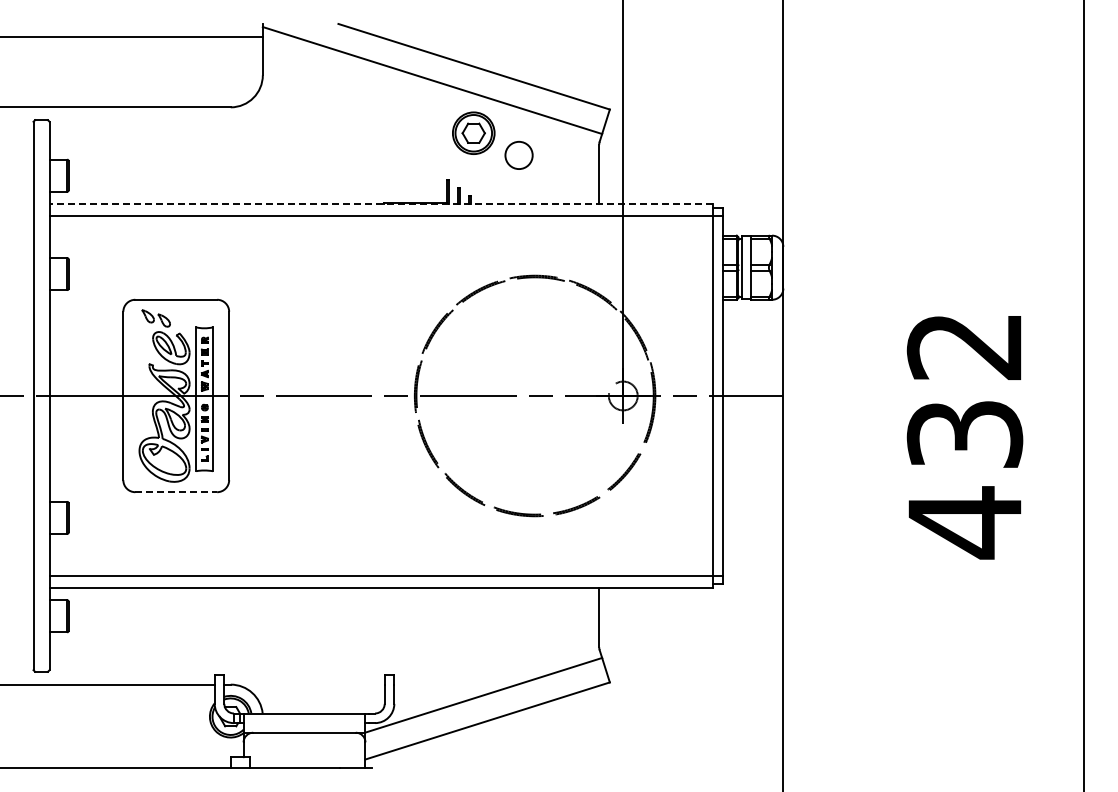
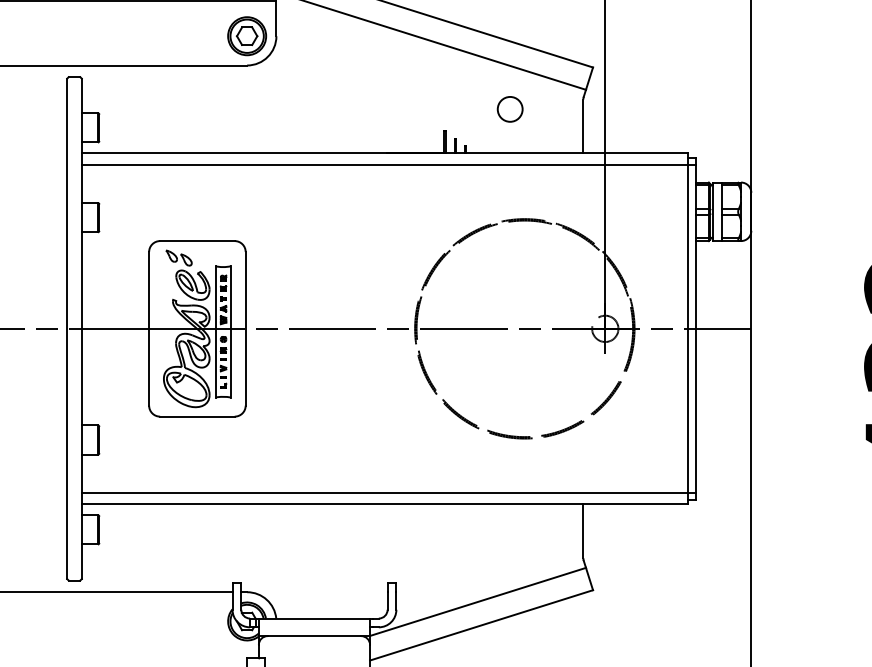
part: (473, 132) -> (246, 35), moved
line: (381, 203) -> (384, 153), dashed -> solid
line: (176, 492) -> (197, 416), dashed -> solid

